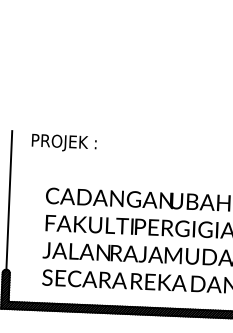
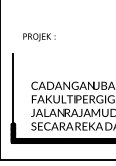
text: (64, 143) -> (39, 37), moved

